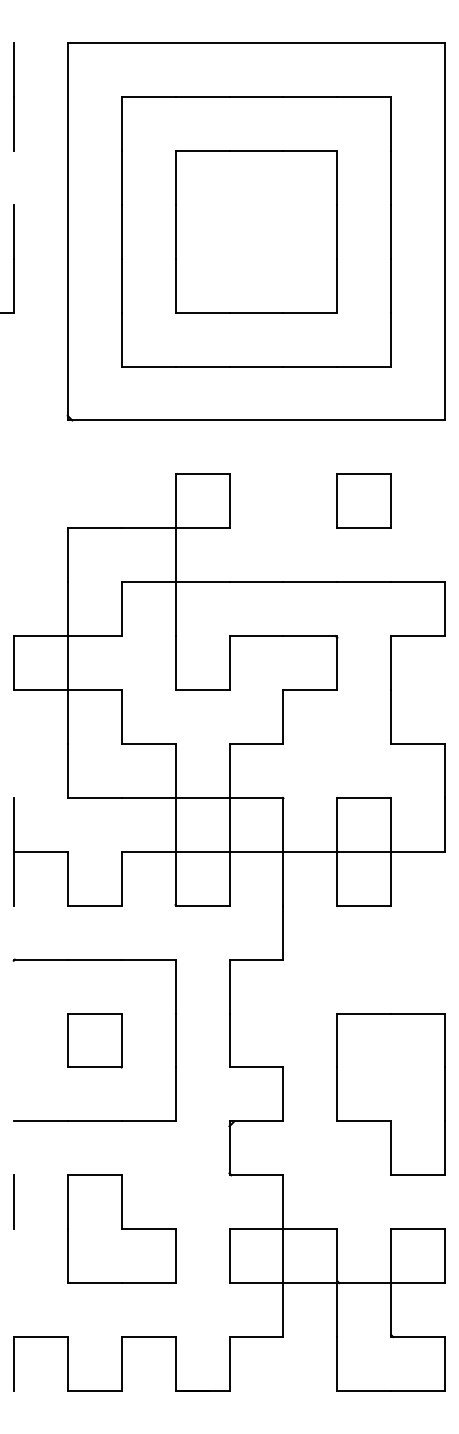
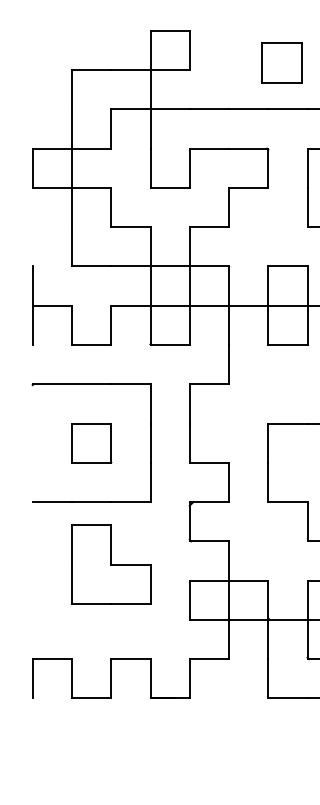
part: (363, 500) -> (281, 62), moved
line: (13, 1202) -> (32, 561), removed
part: (121, 1228) -> (111, 564), moved

